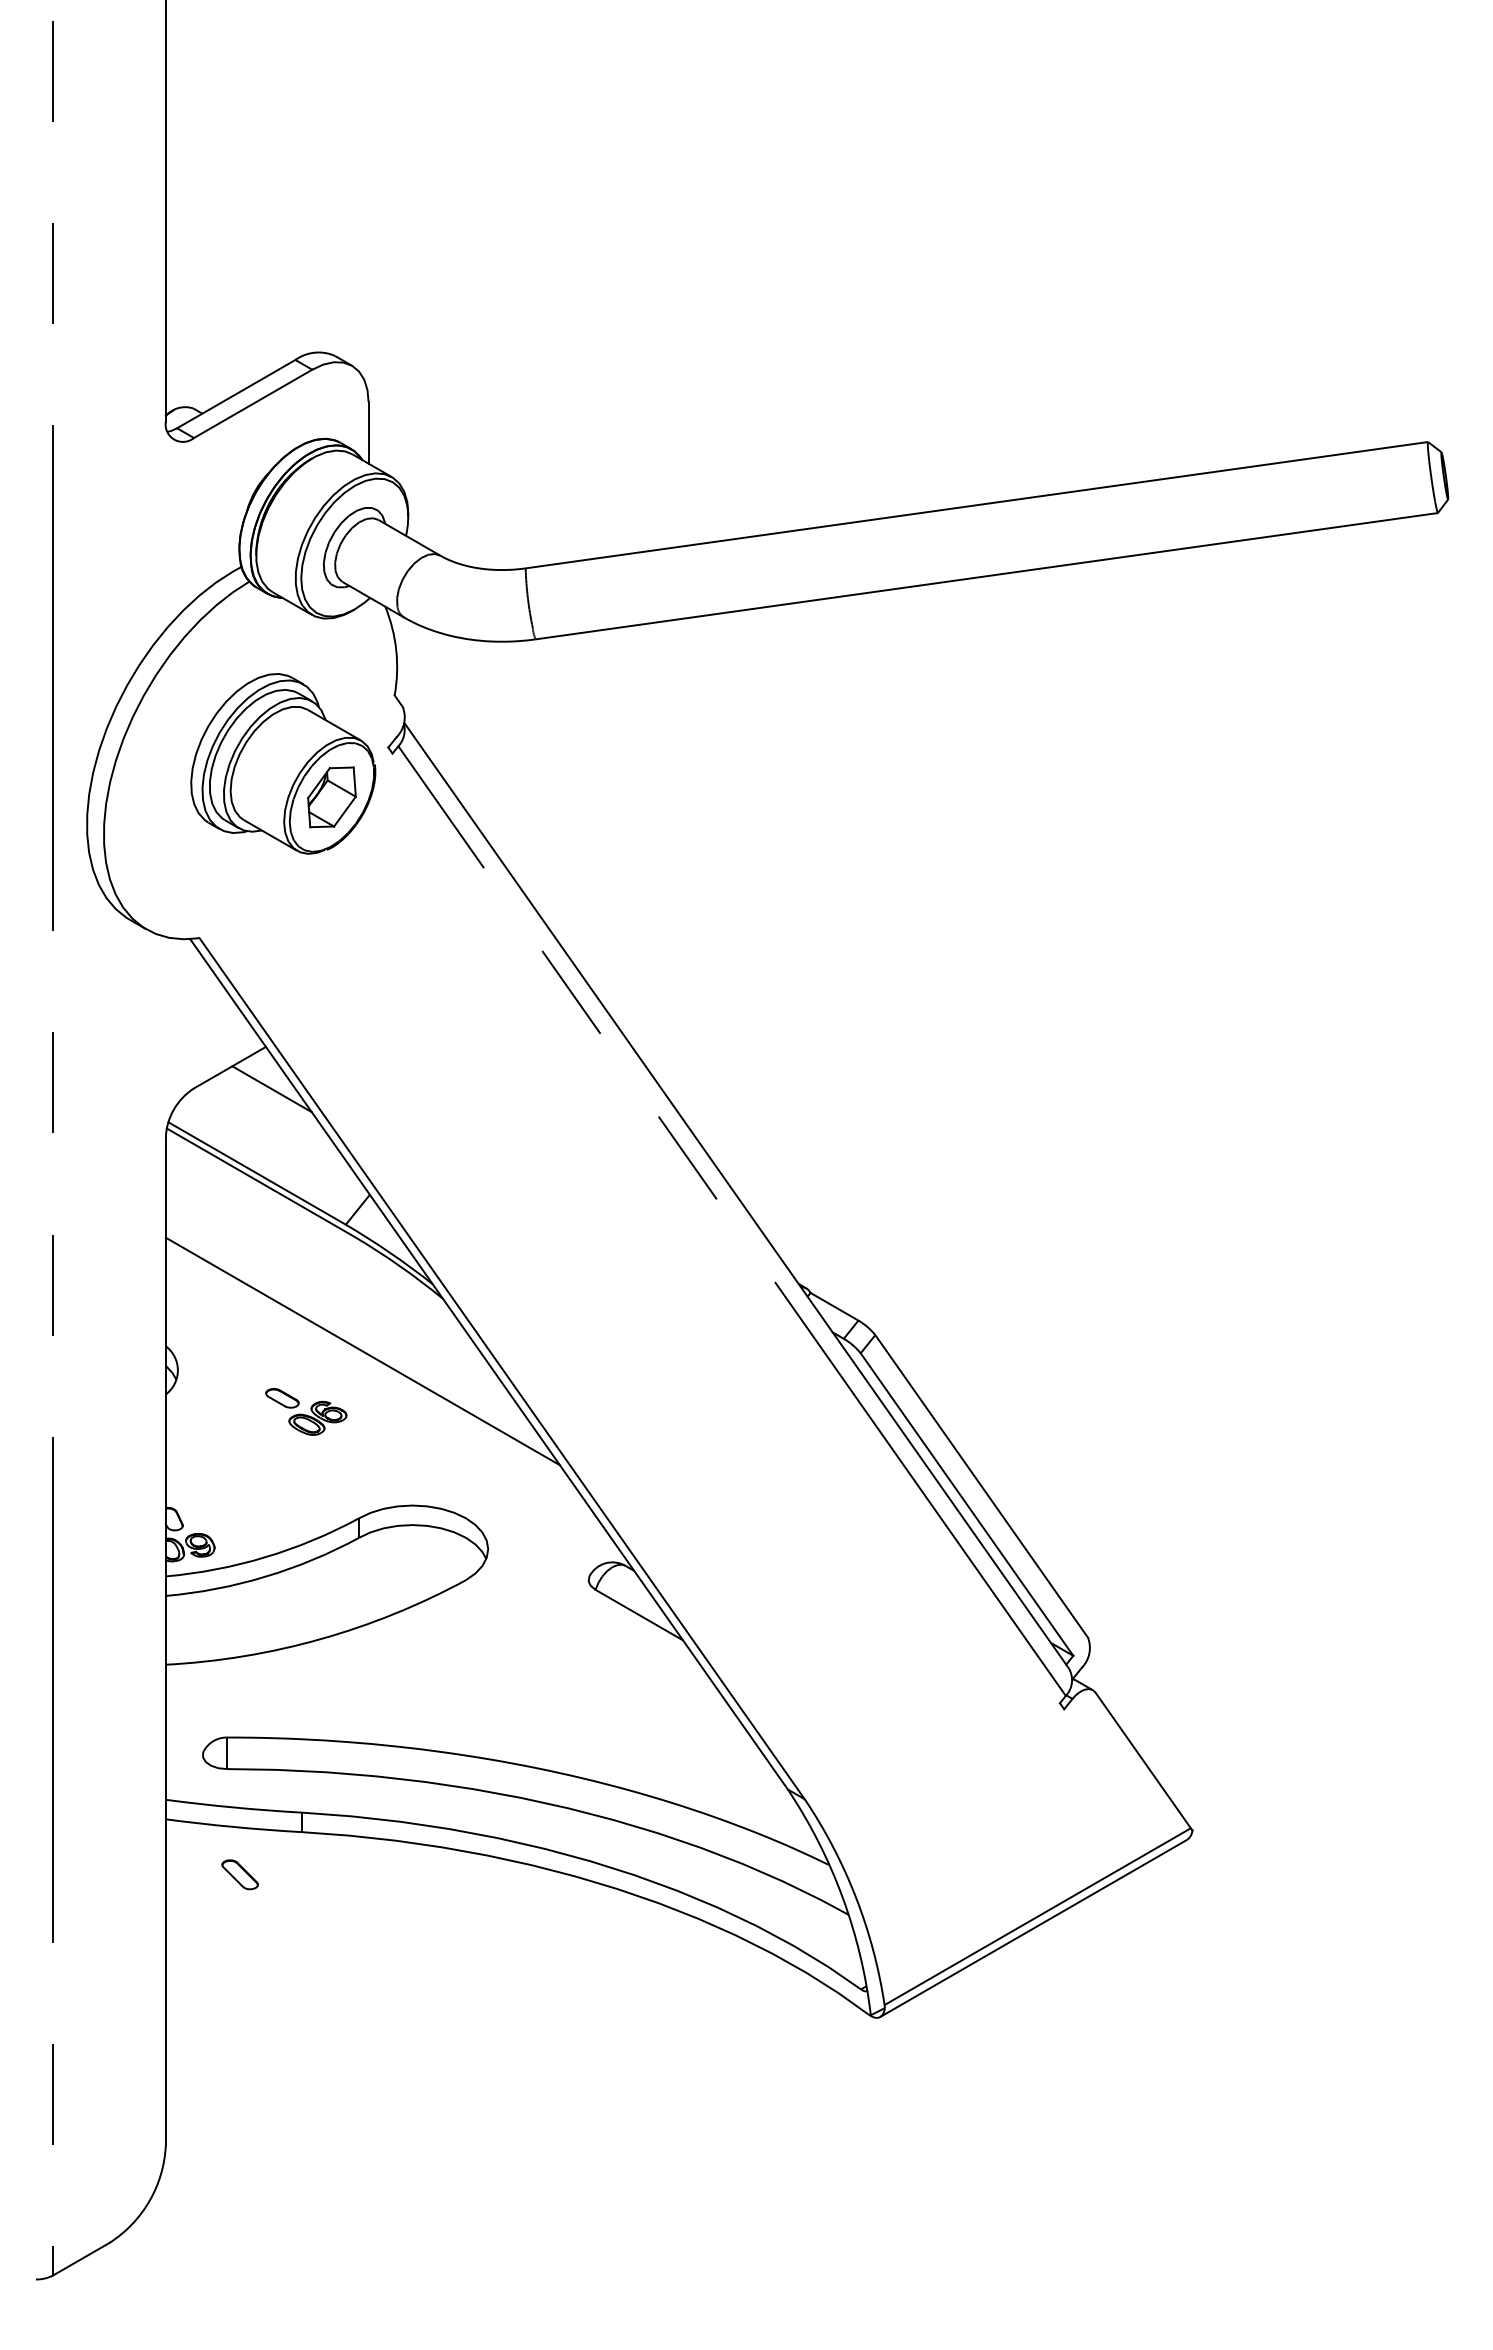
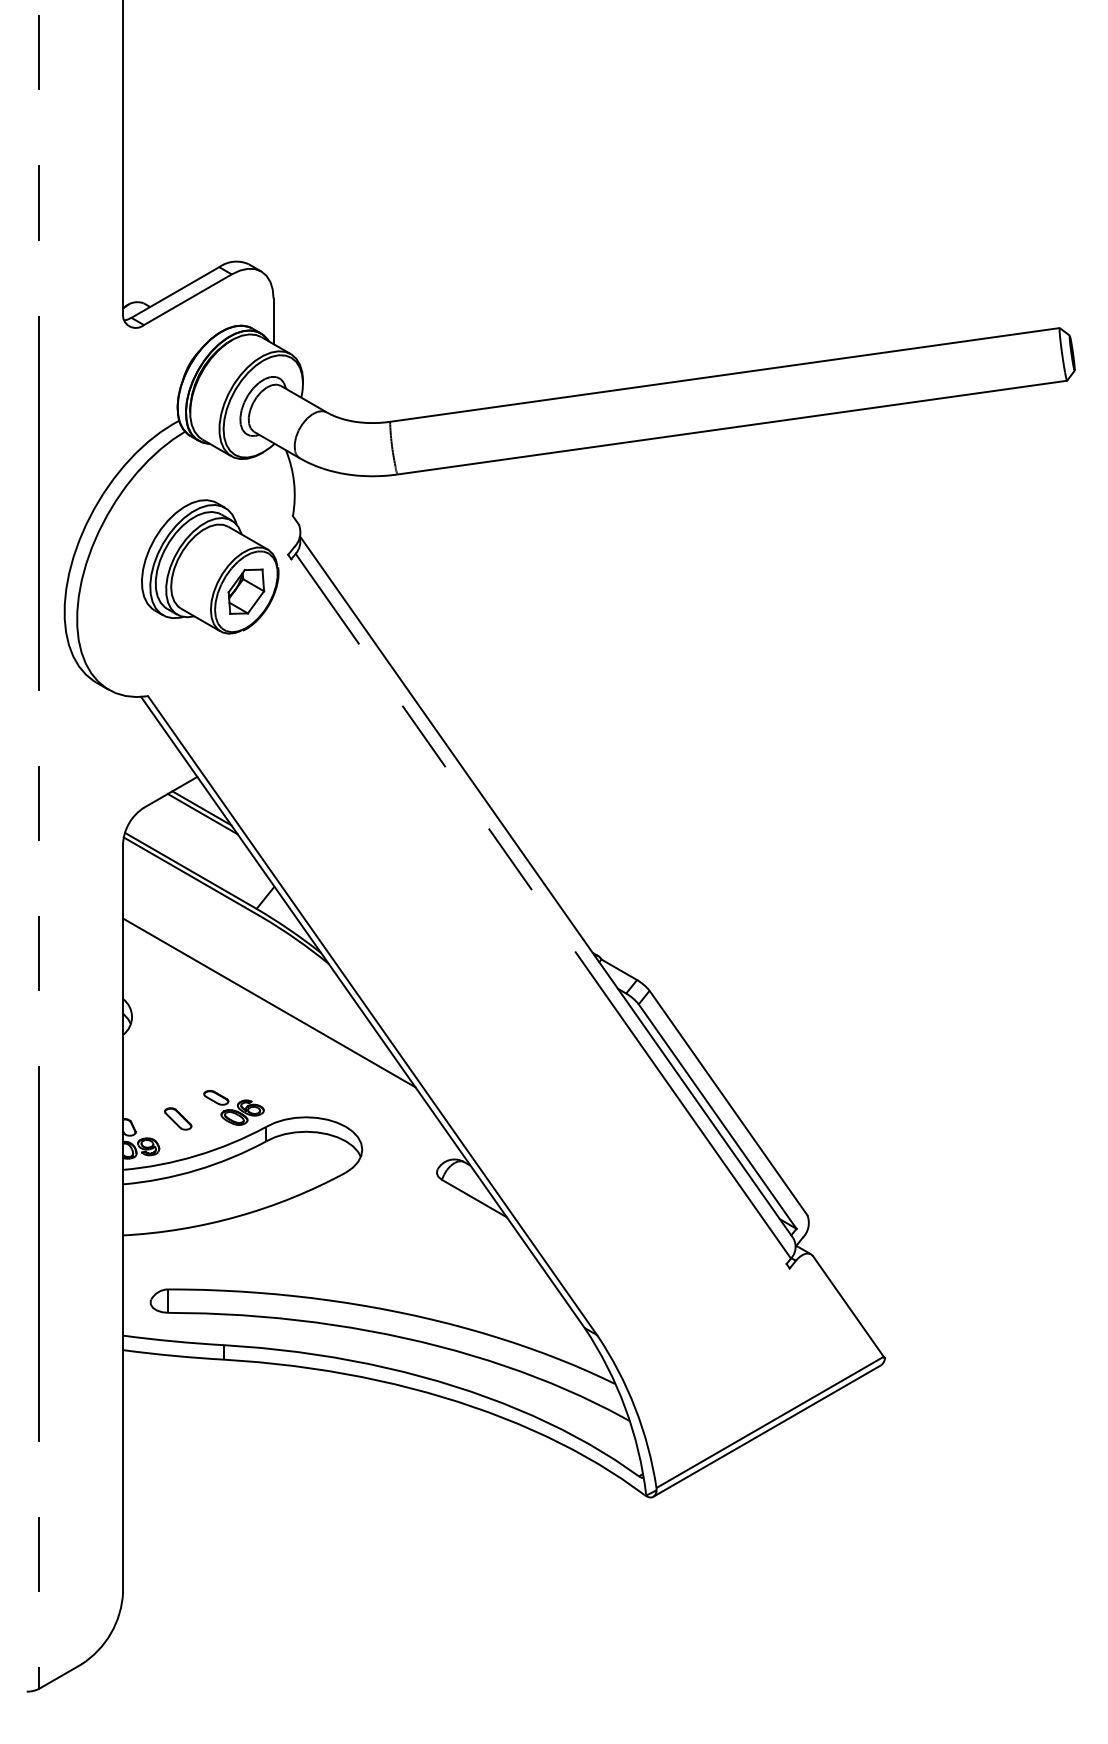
line: (273, 1096) -> (202, 813), added
part: (306, 1411) -> (234, 1107), moved
part: (239, 1874) -> (177, 1118), moved

